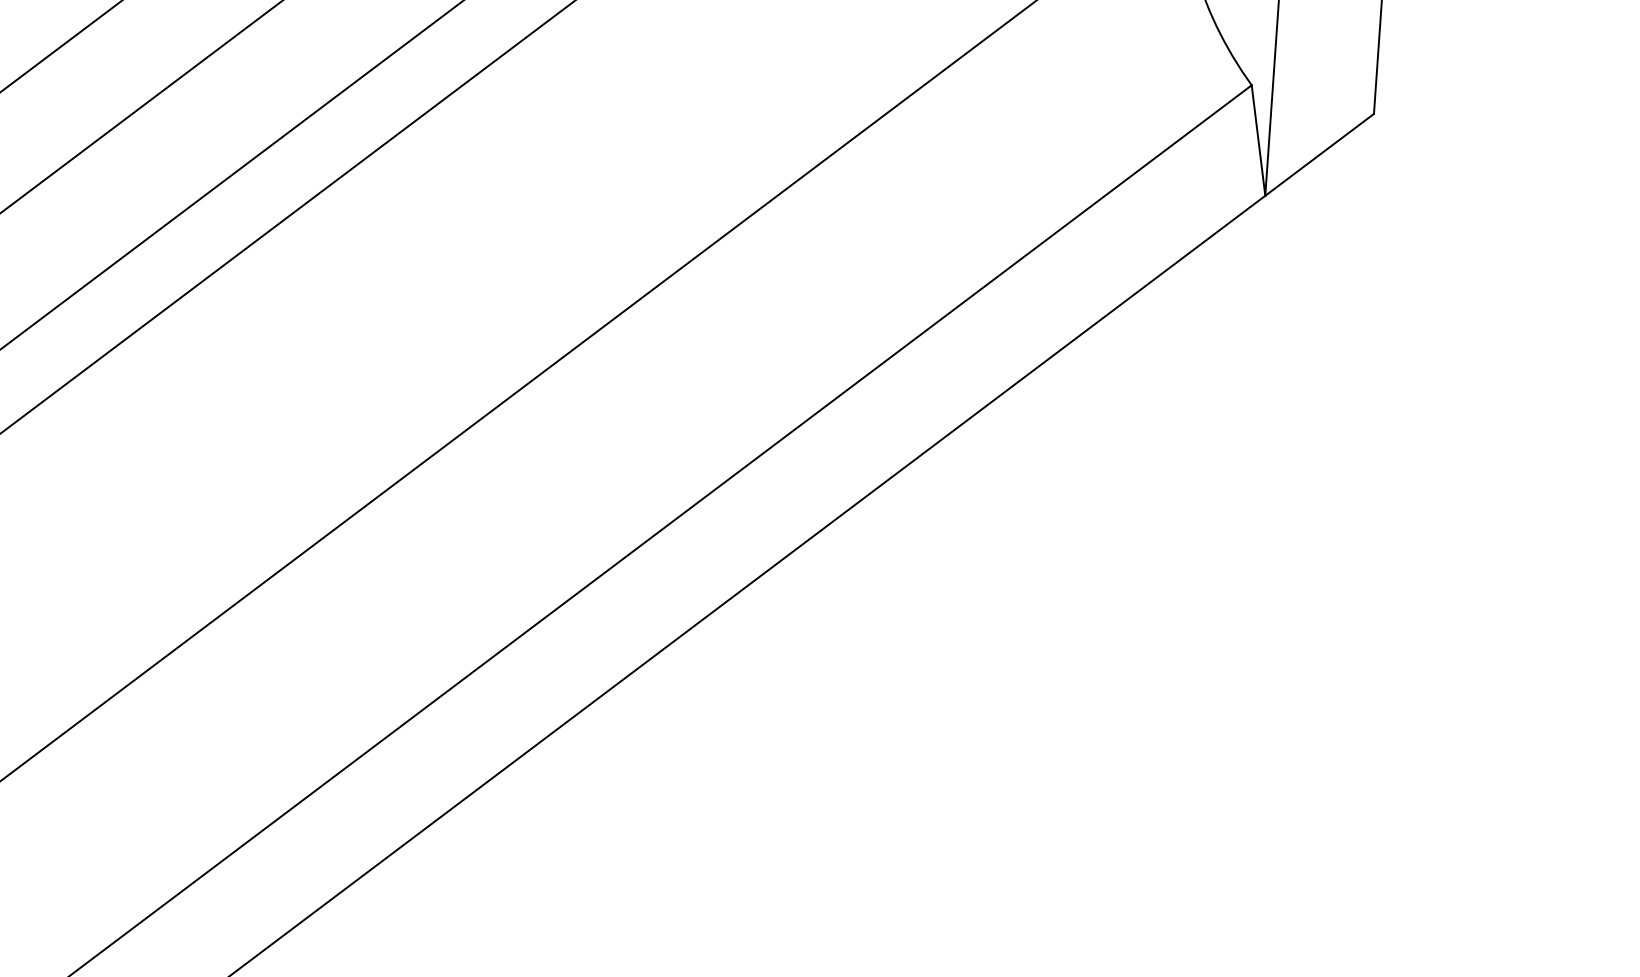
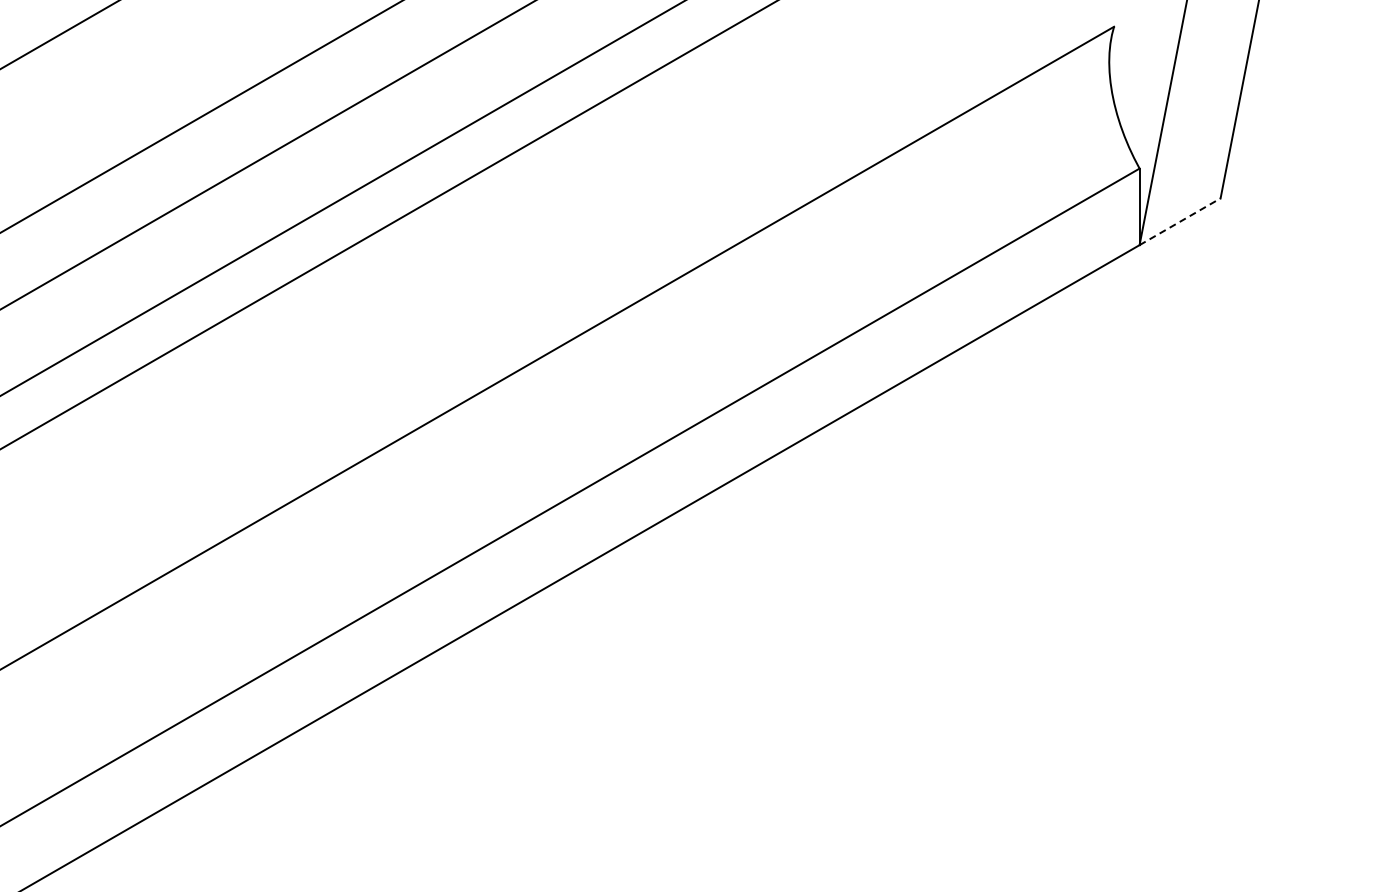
line: (1320, 154) -> (1180, 221), solid -> dashed

